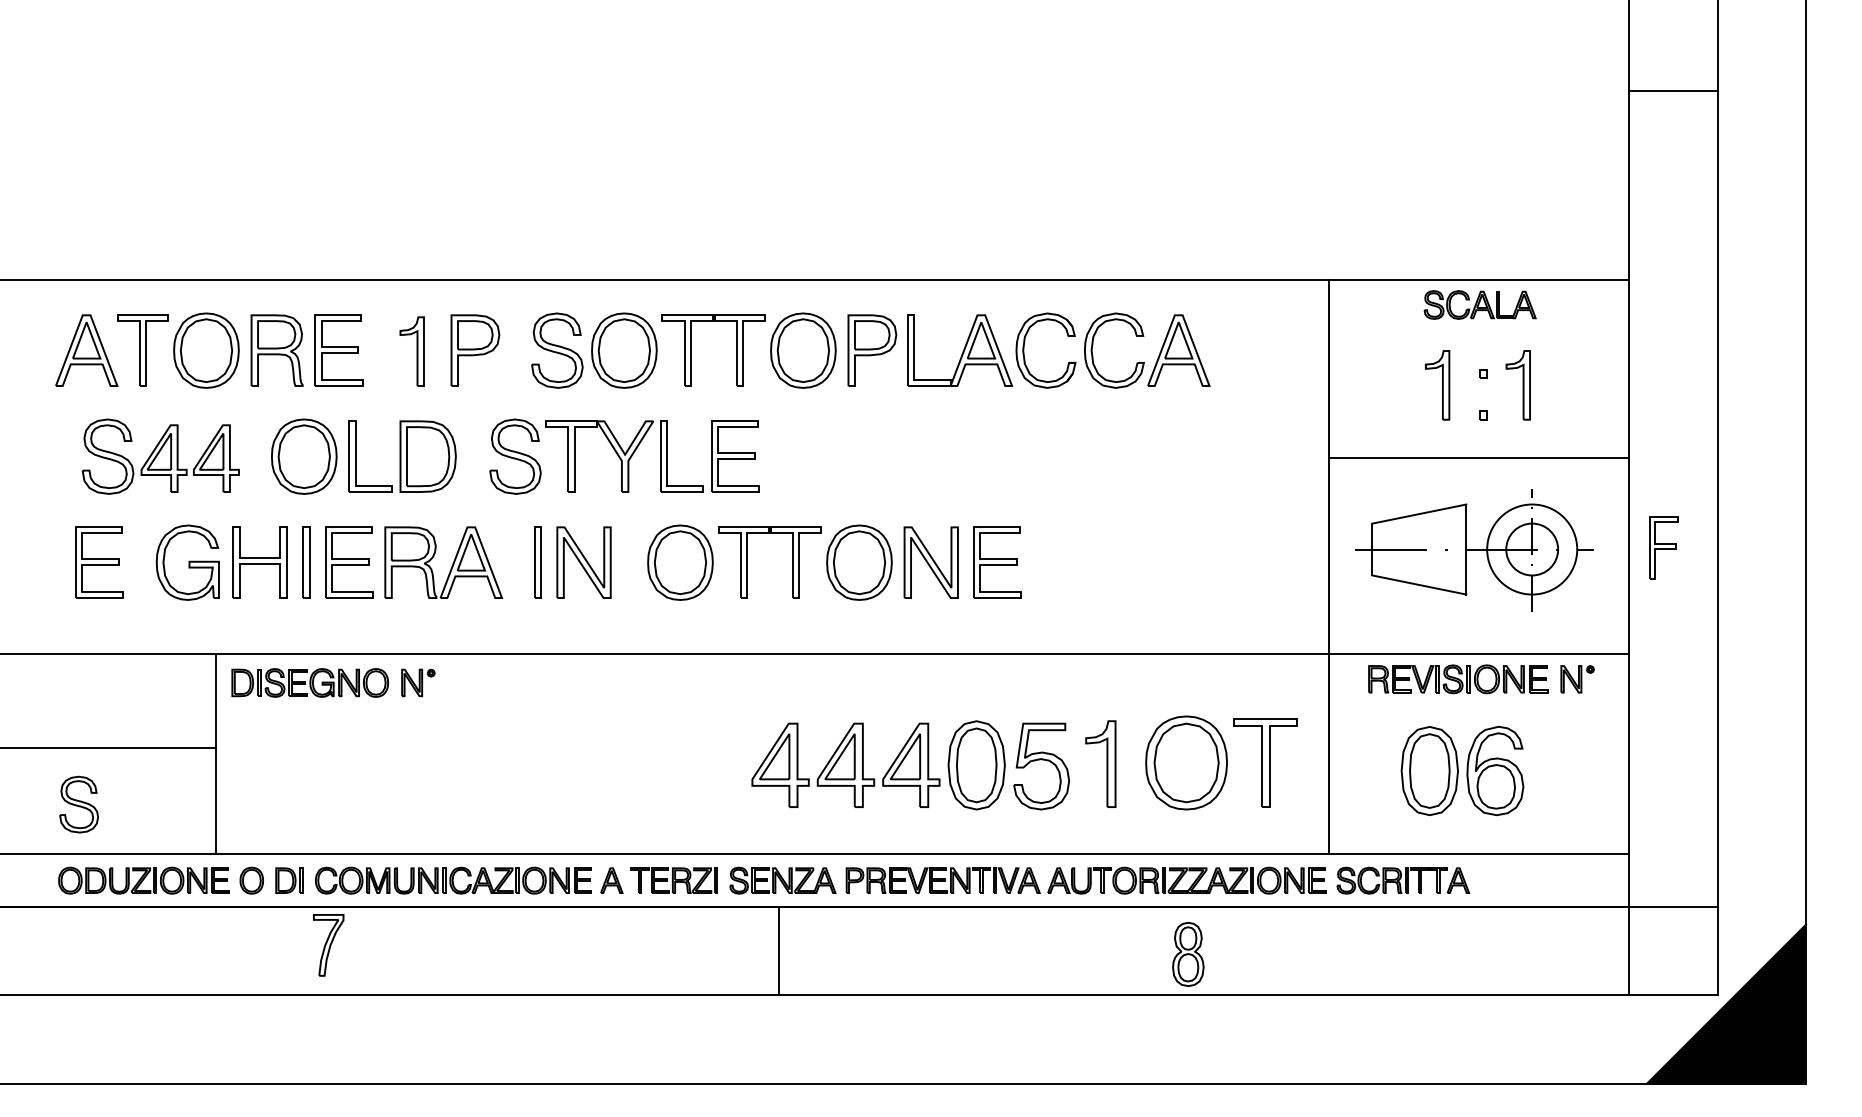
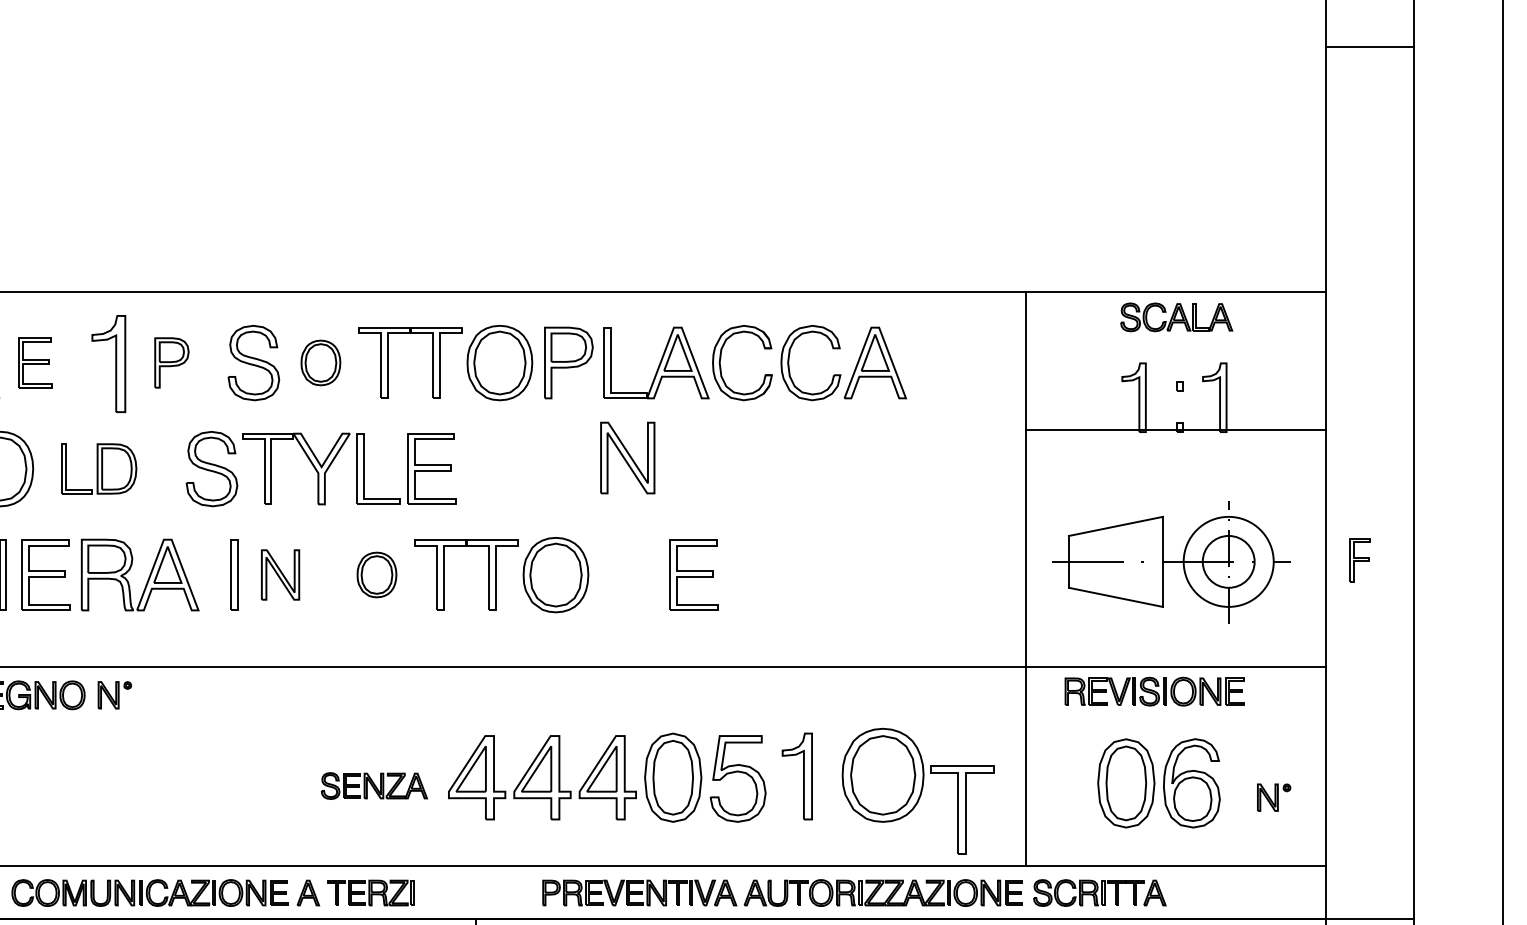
line: (1673, 91) -> (1370, 47), moved
part: (338, 350) -> (35, 362), size x0.7
part: (475, 350) -> (172, 362), size x0.7
part: (624, 350) -> (321, 362), size x0.6
part: (411, 351) -> (108, 363), size x1.4
part: (402, 456) -> (99, 468), size x0.7
line: (1479, 458) -> (1176, 429), moved
part: (1663, 547) -> (1360, 559), size x0.7
part: (583, 562) -> (280, 574), size x0.7
part: (680, 562) -> (377, 574), size x0.6
part: (930, 562) -> (627, 457), moved
part: (1577, 679) -> (1274, 797), moved
part: (1265, 762) -> (962, 809), moved
part: (782, 880) -> (374, 785), moved

